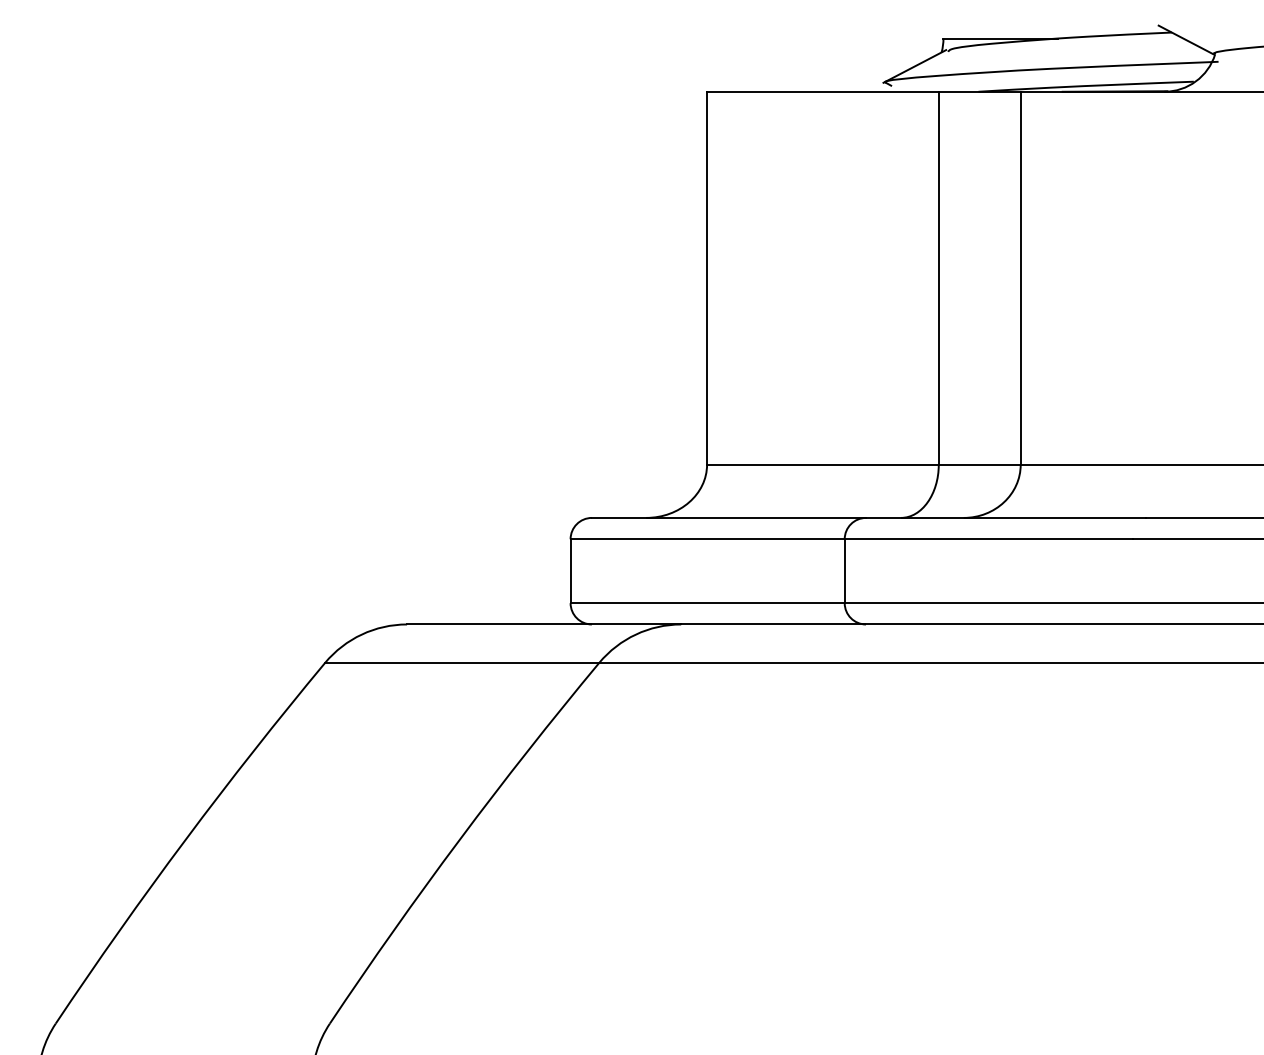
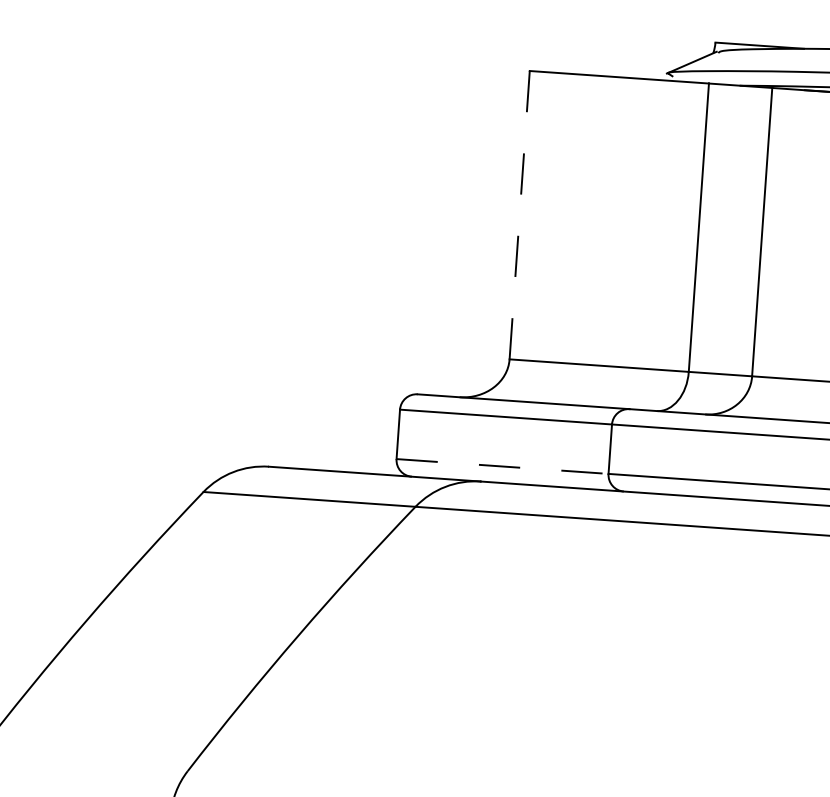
line: (707, 277) -> (520, 214), solid -> dashed
line: (708, 603) -> (503, 466), solid -> dashed

